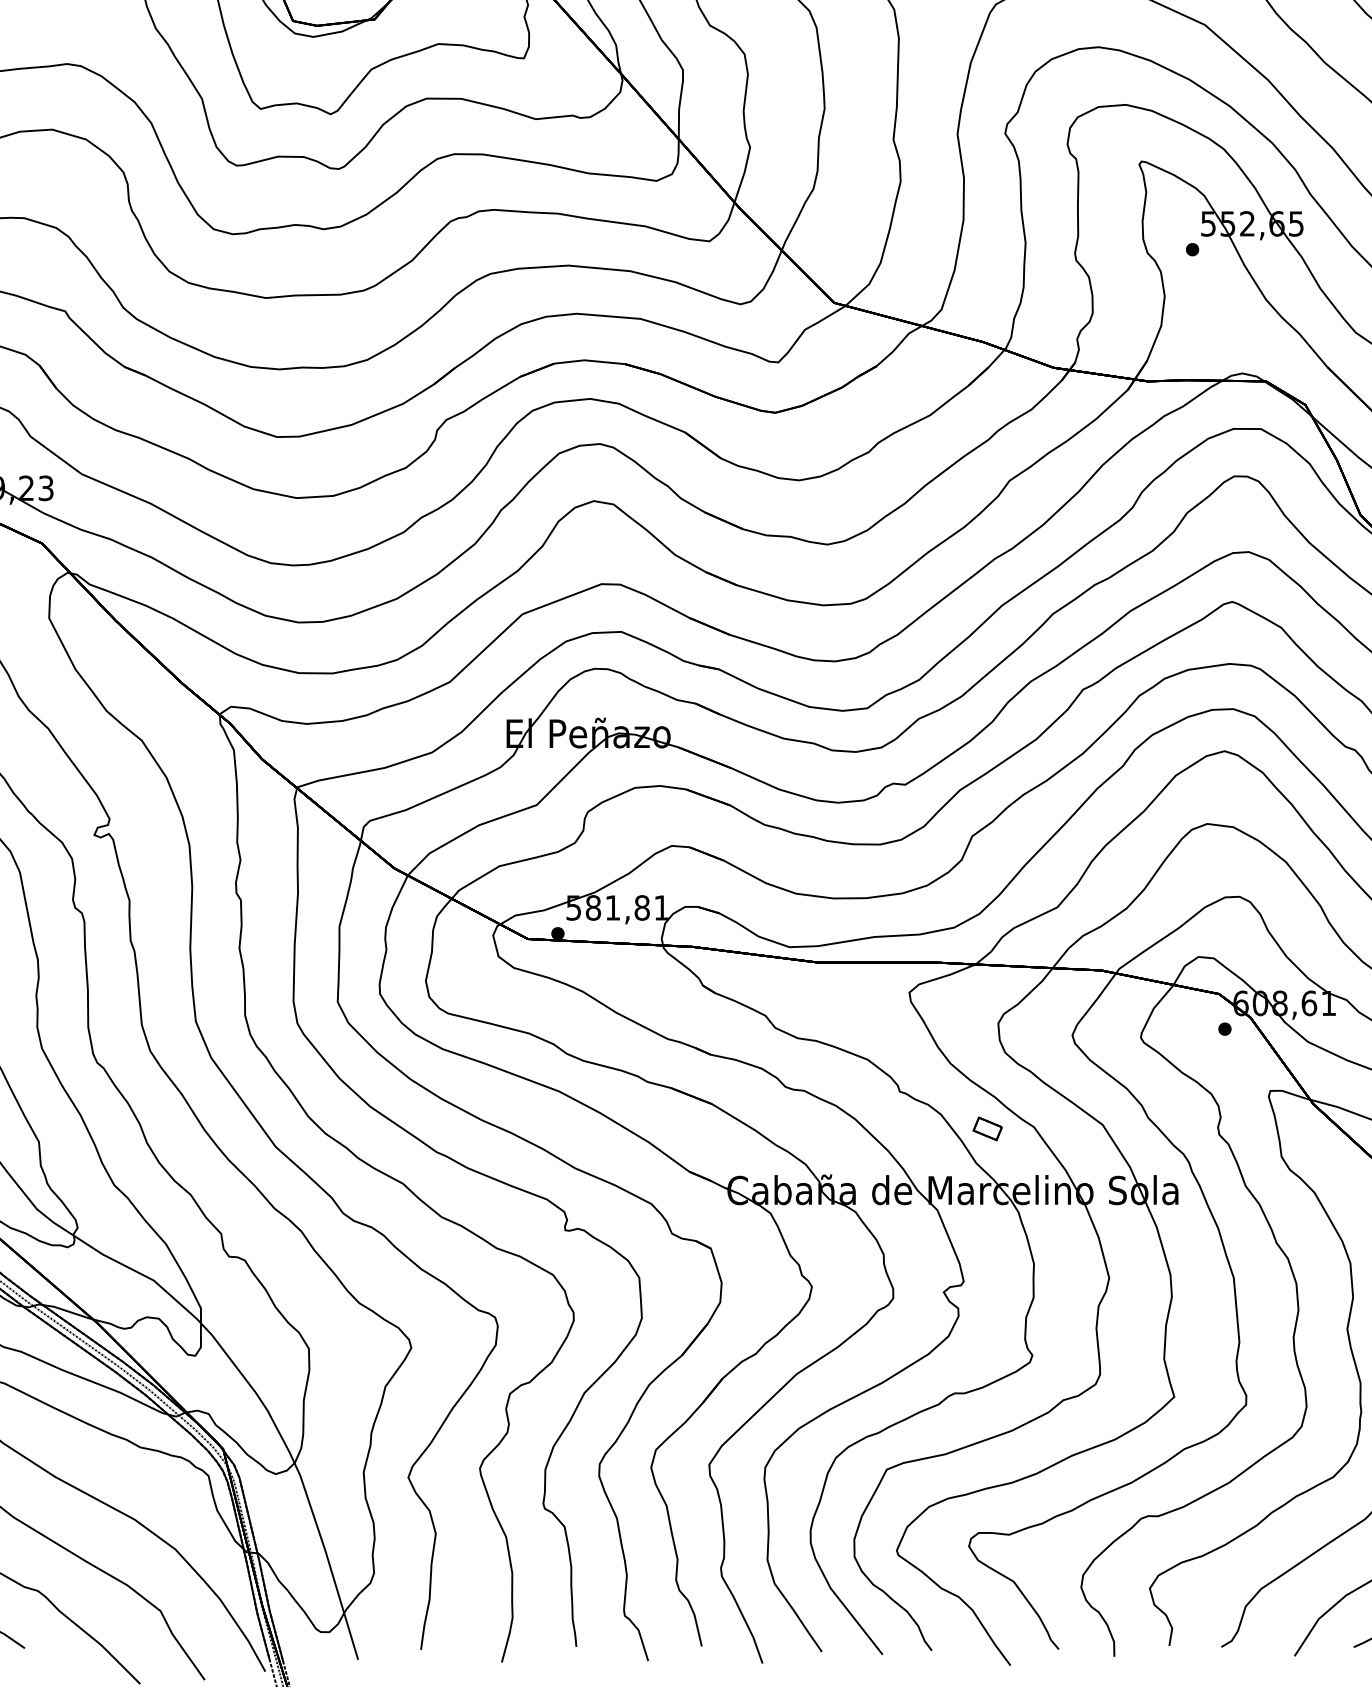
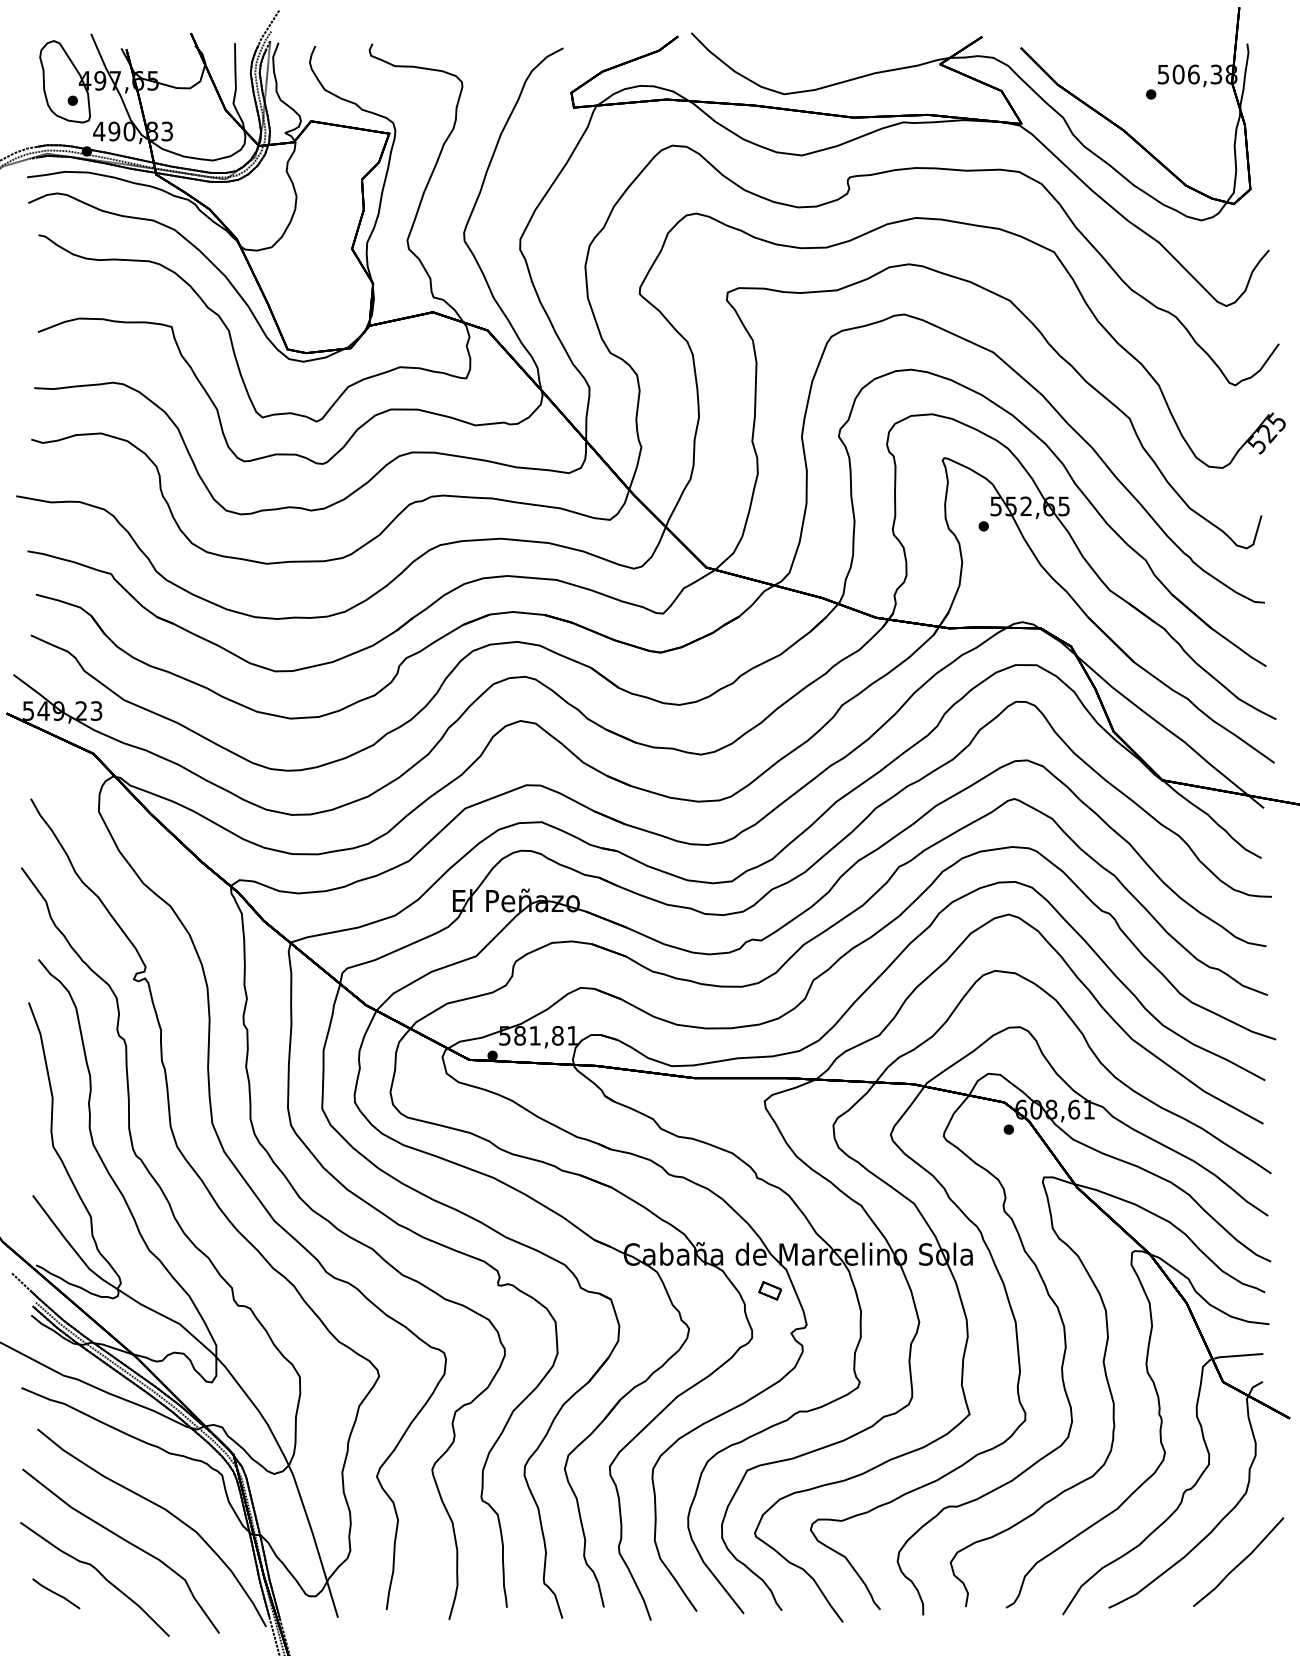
part: (986, 1128) -> (769, 1290), moved

